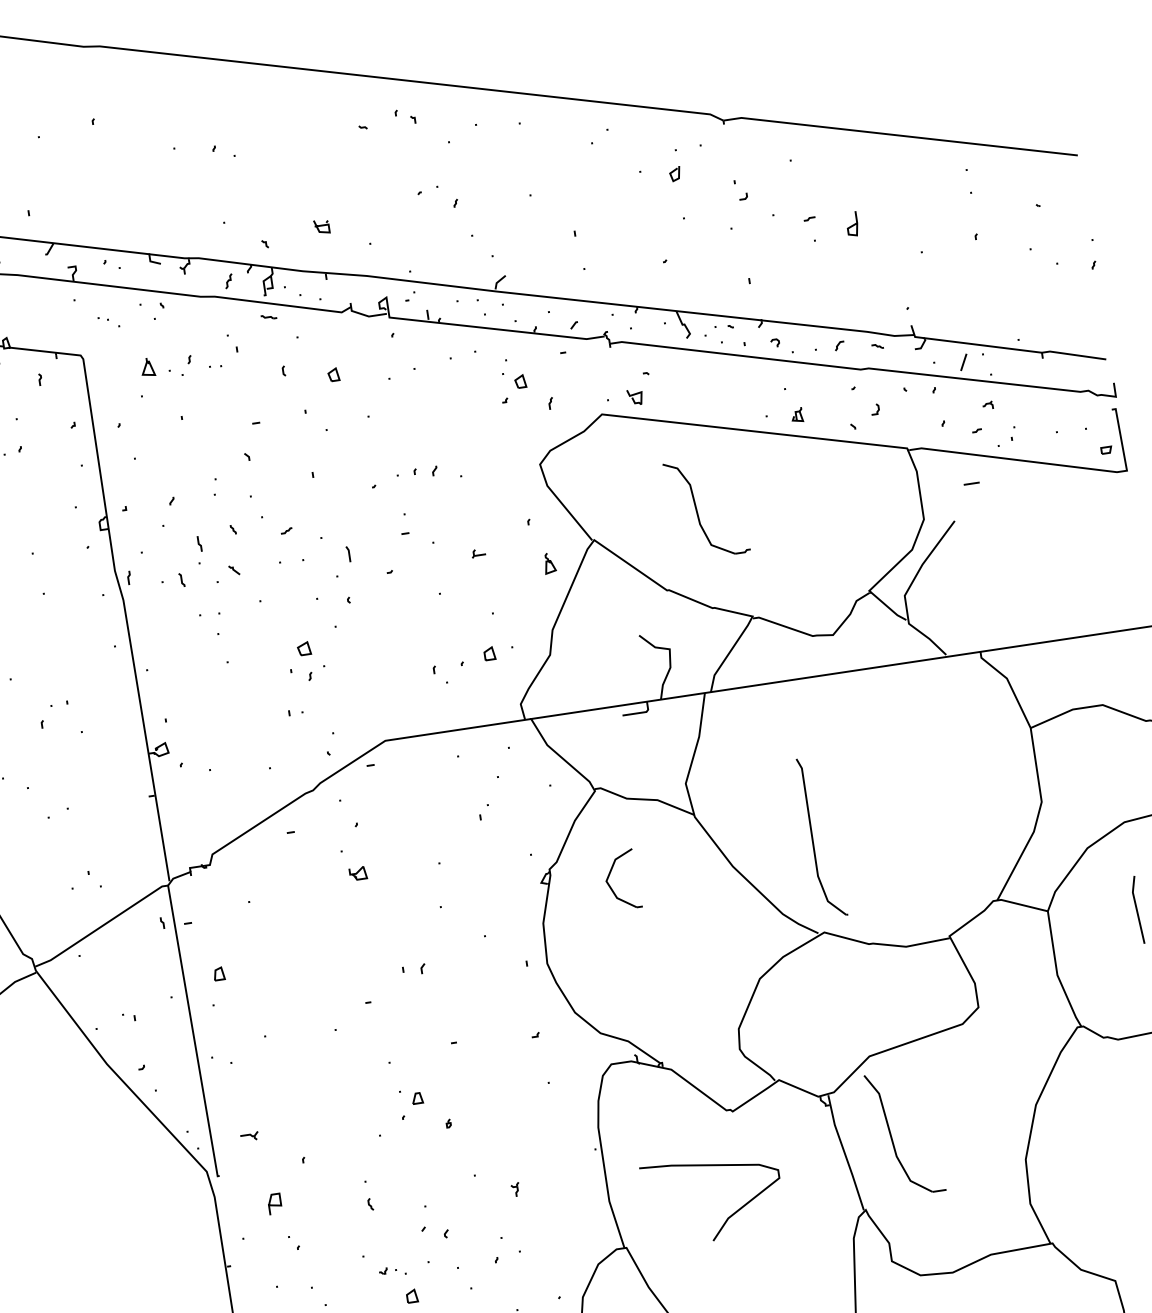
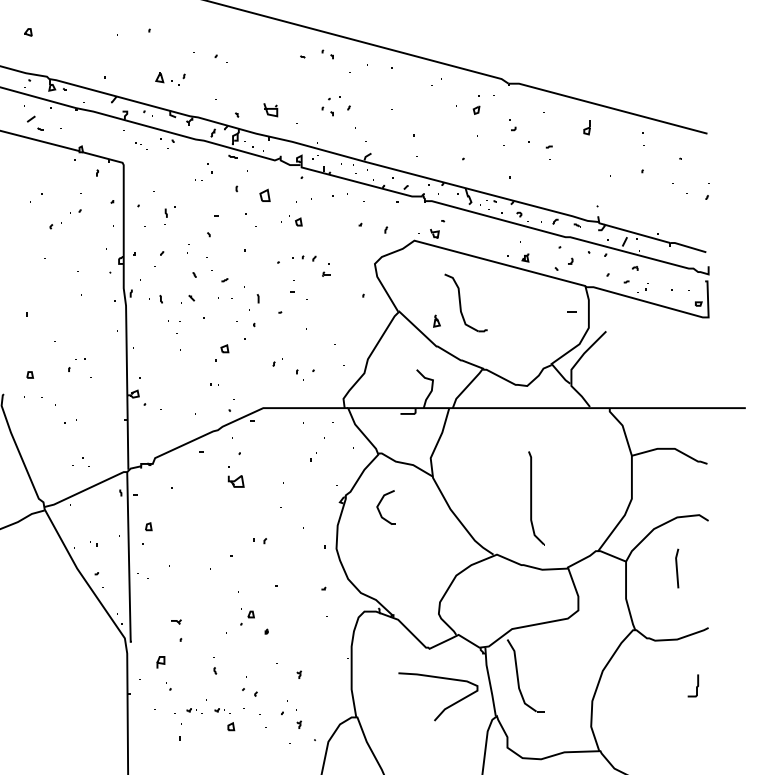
part: (419, 214) -> (327, 111), added
part: (851, 224) -> (586, 127), moved
part: (321, 226) -> (270, 109), size x1.6
part: (166, 366) -> (170, 78), moved
part: (332, 373) -> (264, 194), size x1.6
part: (514, 379) -> (295, 220), moved
line: (970, 483) -> (571, 311), moved
part: (199, 549) -> (165, 216), moved
part: (478, 551) -> (326, 273), moved
part: (548, 562) -> (436, 320), moved
part: (488, 652) -> (329, 366), removed
part: (315, 672) -> (277, 362), moved
part: (821, 837) -> (536, 498), moved
part: (358, 873) -> (236, 481), size x1.6
part: (249, 1135) -> (176, 621), moved
curve: (728, 1215) -> (445, 707), moved
part: (527, 1275) -> (298, 724), added
part: (344, 1277) -> (194, 710), added

